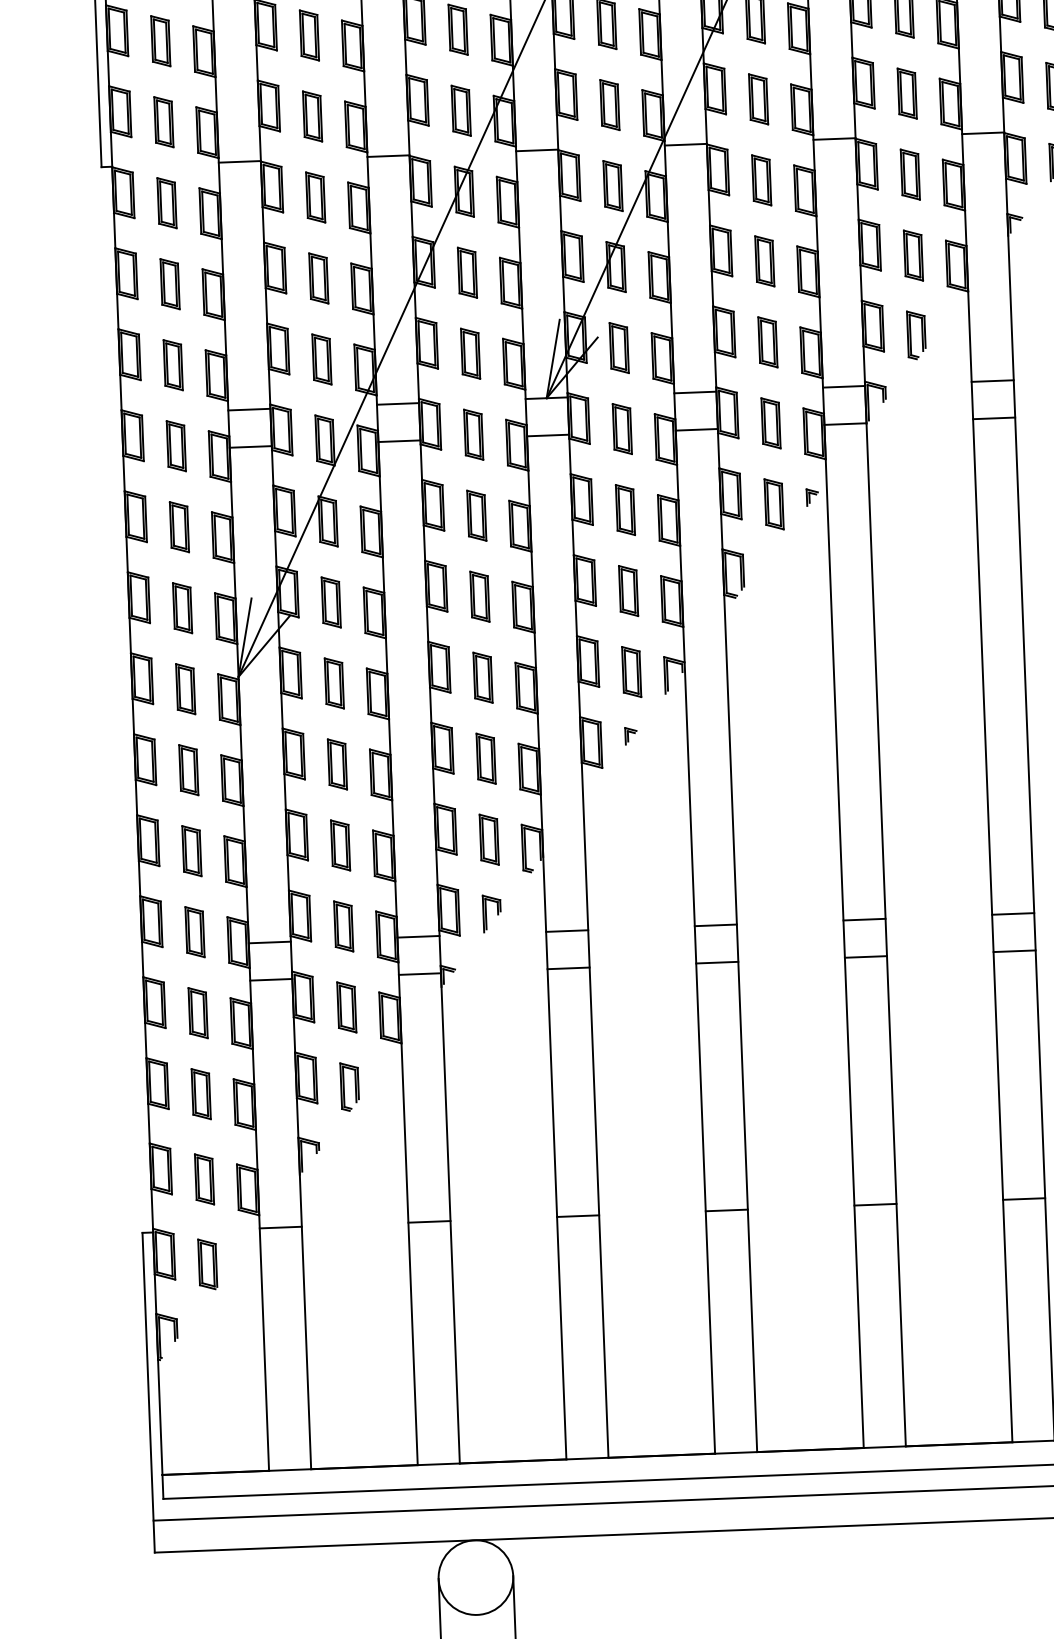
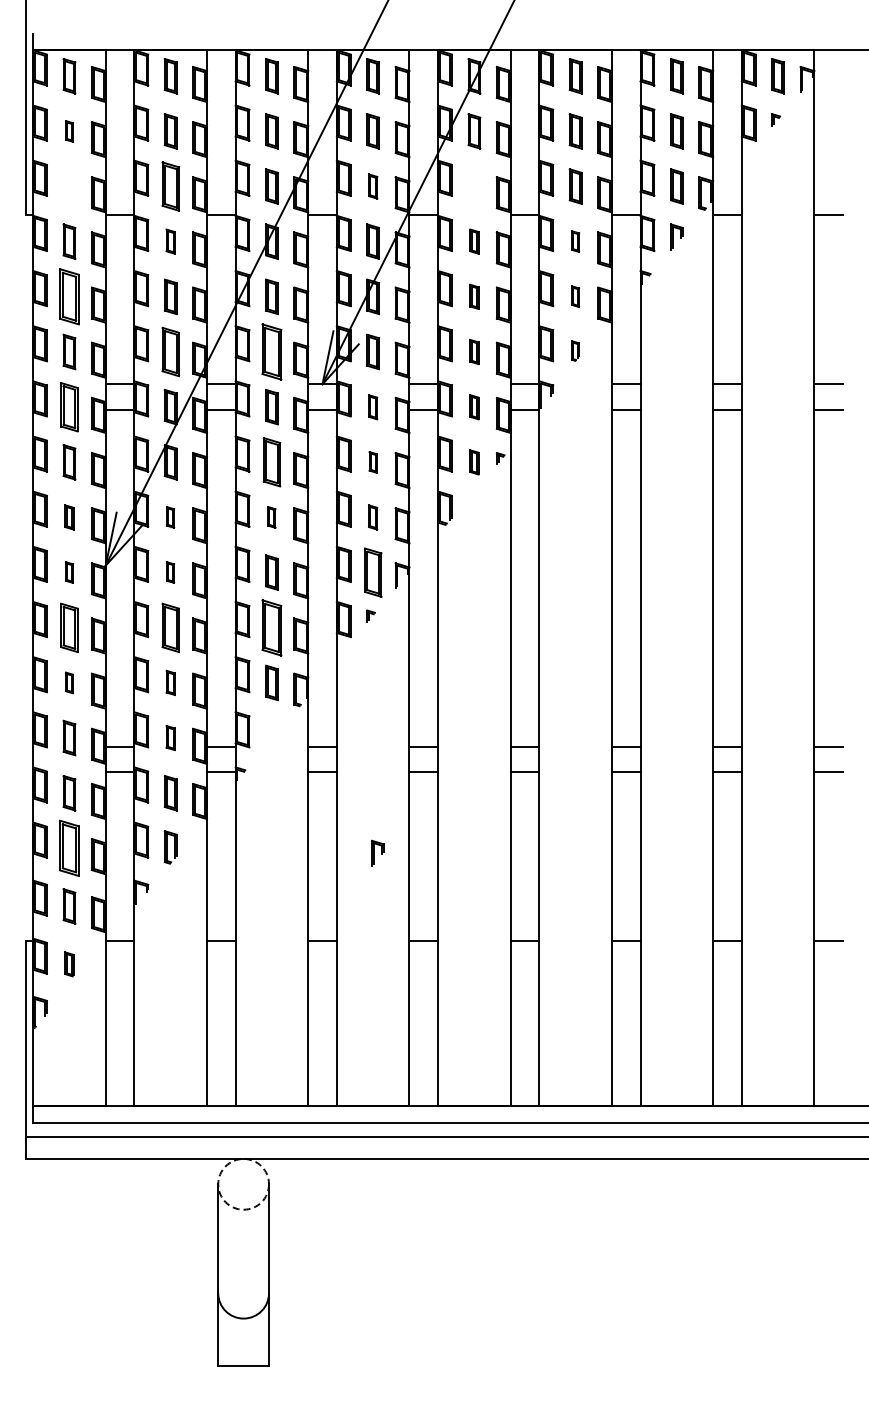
part: (160, 41) -> (69, 131), size x0.6
part: (758, 99) -> (474, 186), removed
part: (608, 105) -> (372, 186), size x0.7
part: (312, 116) -> (170, 186), size x1.4
part: (163, 122) -> (69, 186), removed
part: (910, 174) -> (575, 241), size x0.6
part: (761, 180) -> (474, 241), size x0.7
part: (315, 197) -> (170, 241), size x0.7
part: (913, 255) -> (575, 296), size x0.6
part: (764, 260) -> (474, 296), size x0.7
part: (170, 283) -> (69, 296), size x1.6
part: (916, 334) -> (575, 350), size x0.6
part: (767, 341) -> (474, 351), size x0.7
part: (469, 353) -> (271, 351), size x1.6
part: (321, 358) -> (170, 351), size x1.4
part: (771, 423) -> (474, 407), size x0.7
part: (621, 429) -> (372, 407), size x0.7
part: (176, 445) -> (69, 406), size x1.4
part: (774, 504) -> (474, 462), size x0.7
part: (624, 510) -> (372, 462), size x0.6
part: (476, 516) -> (271, 462), size x1.4
part: (627, 591) -> (372, 517), size x0.7
part: (479, 596) -> (271, 517), size x0.6
part: (330, 602) -> (170, 517), size x0.6
part: (182, 608) -> (69, 517), size x0.7
part: (630, 671) -> (372, 572), size x1.4
part: (334, 683) -> (170, 572), size x0.6
part: (185, 688) -> (69, 572), size x0.6
part: (485, 758) -> (271, 627), size x1.6
part: (337, 764) -> (170, 627), size x1.4
part: (188, 769) -> (69, 627), size x1.4
part: (340, 844) -> (170, 682), size x0.7
part: (191, 850) -> (69, 682), size x0.6
part: (491, 912) -> (377, 852), moved
part: (343, 925) -> (170, 737), size x0.7
part: (201, 1094) -> (69, 848), size x1.6
part: (207, 1264) -> (69, 964), size x0.7
circle: (475, 1576) -> (243, 1183), solid -> dashed

